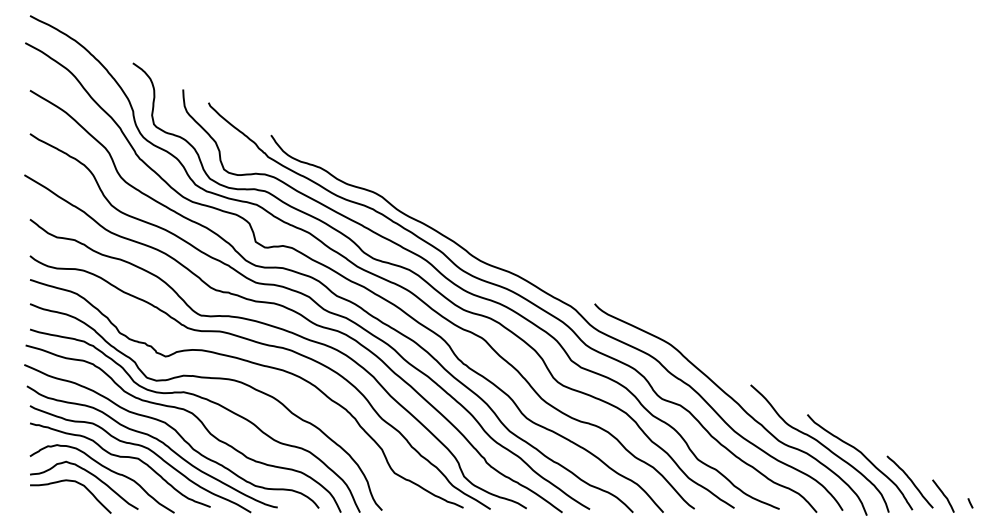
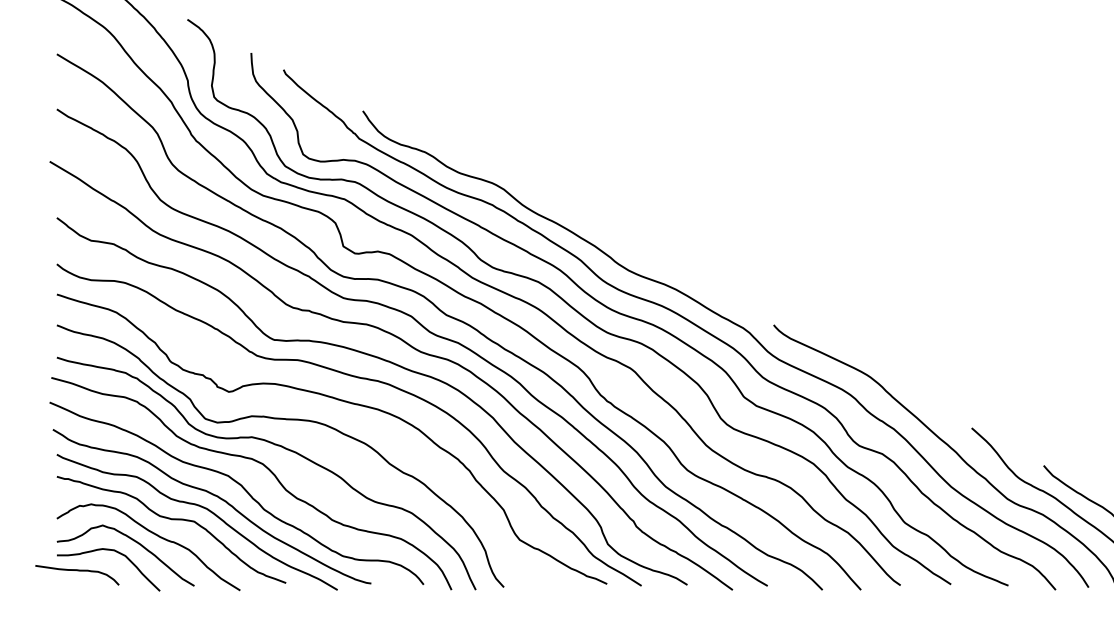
curve: (47, 498) -> (79, 572), added

